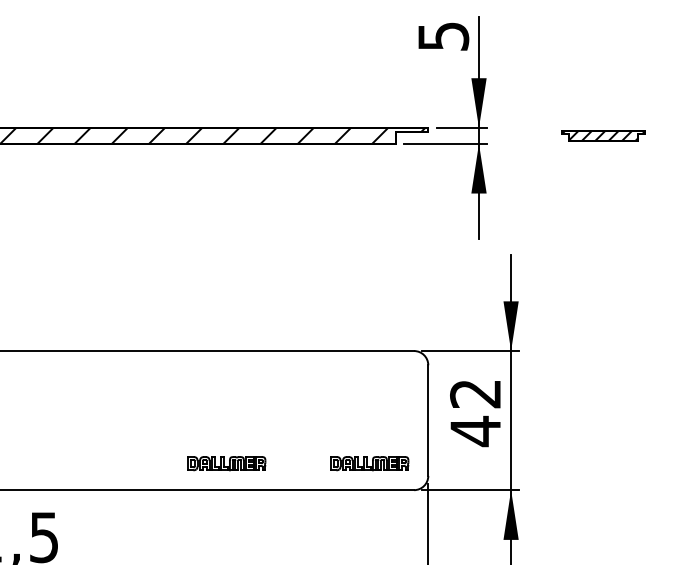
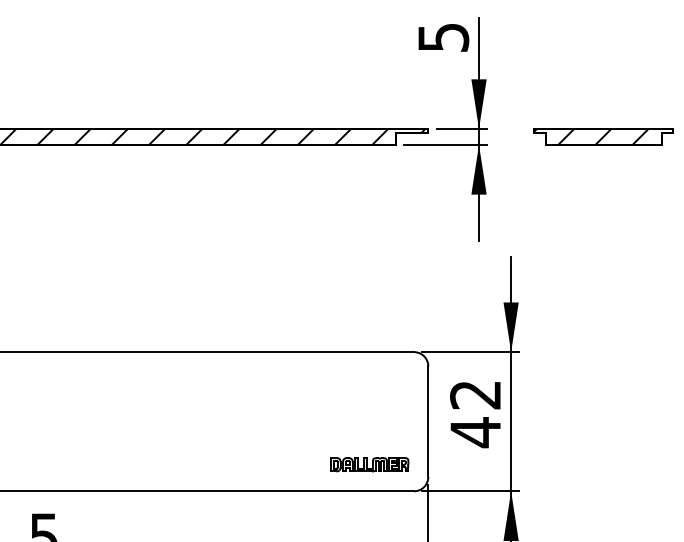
part: (603, 135) -> (603, 136), size x1.67
part: (226, 463) -> (226, 464), removed

